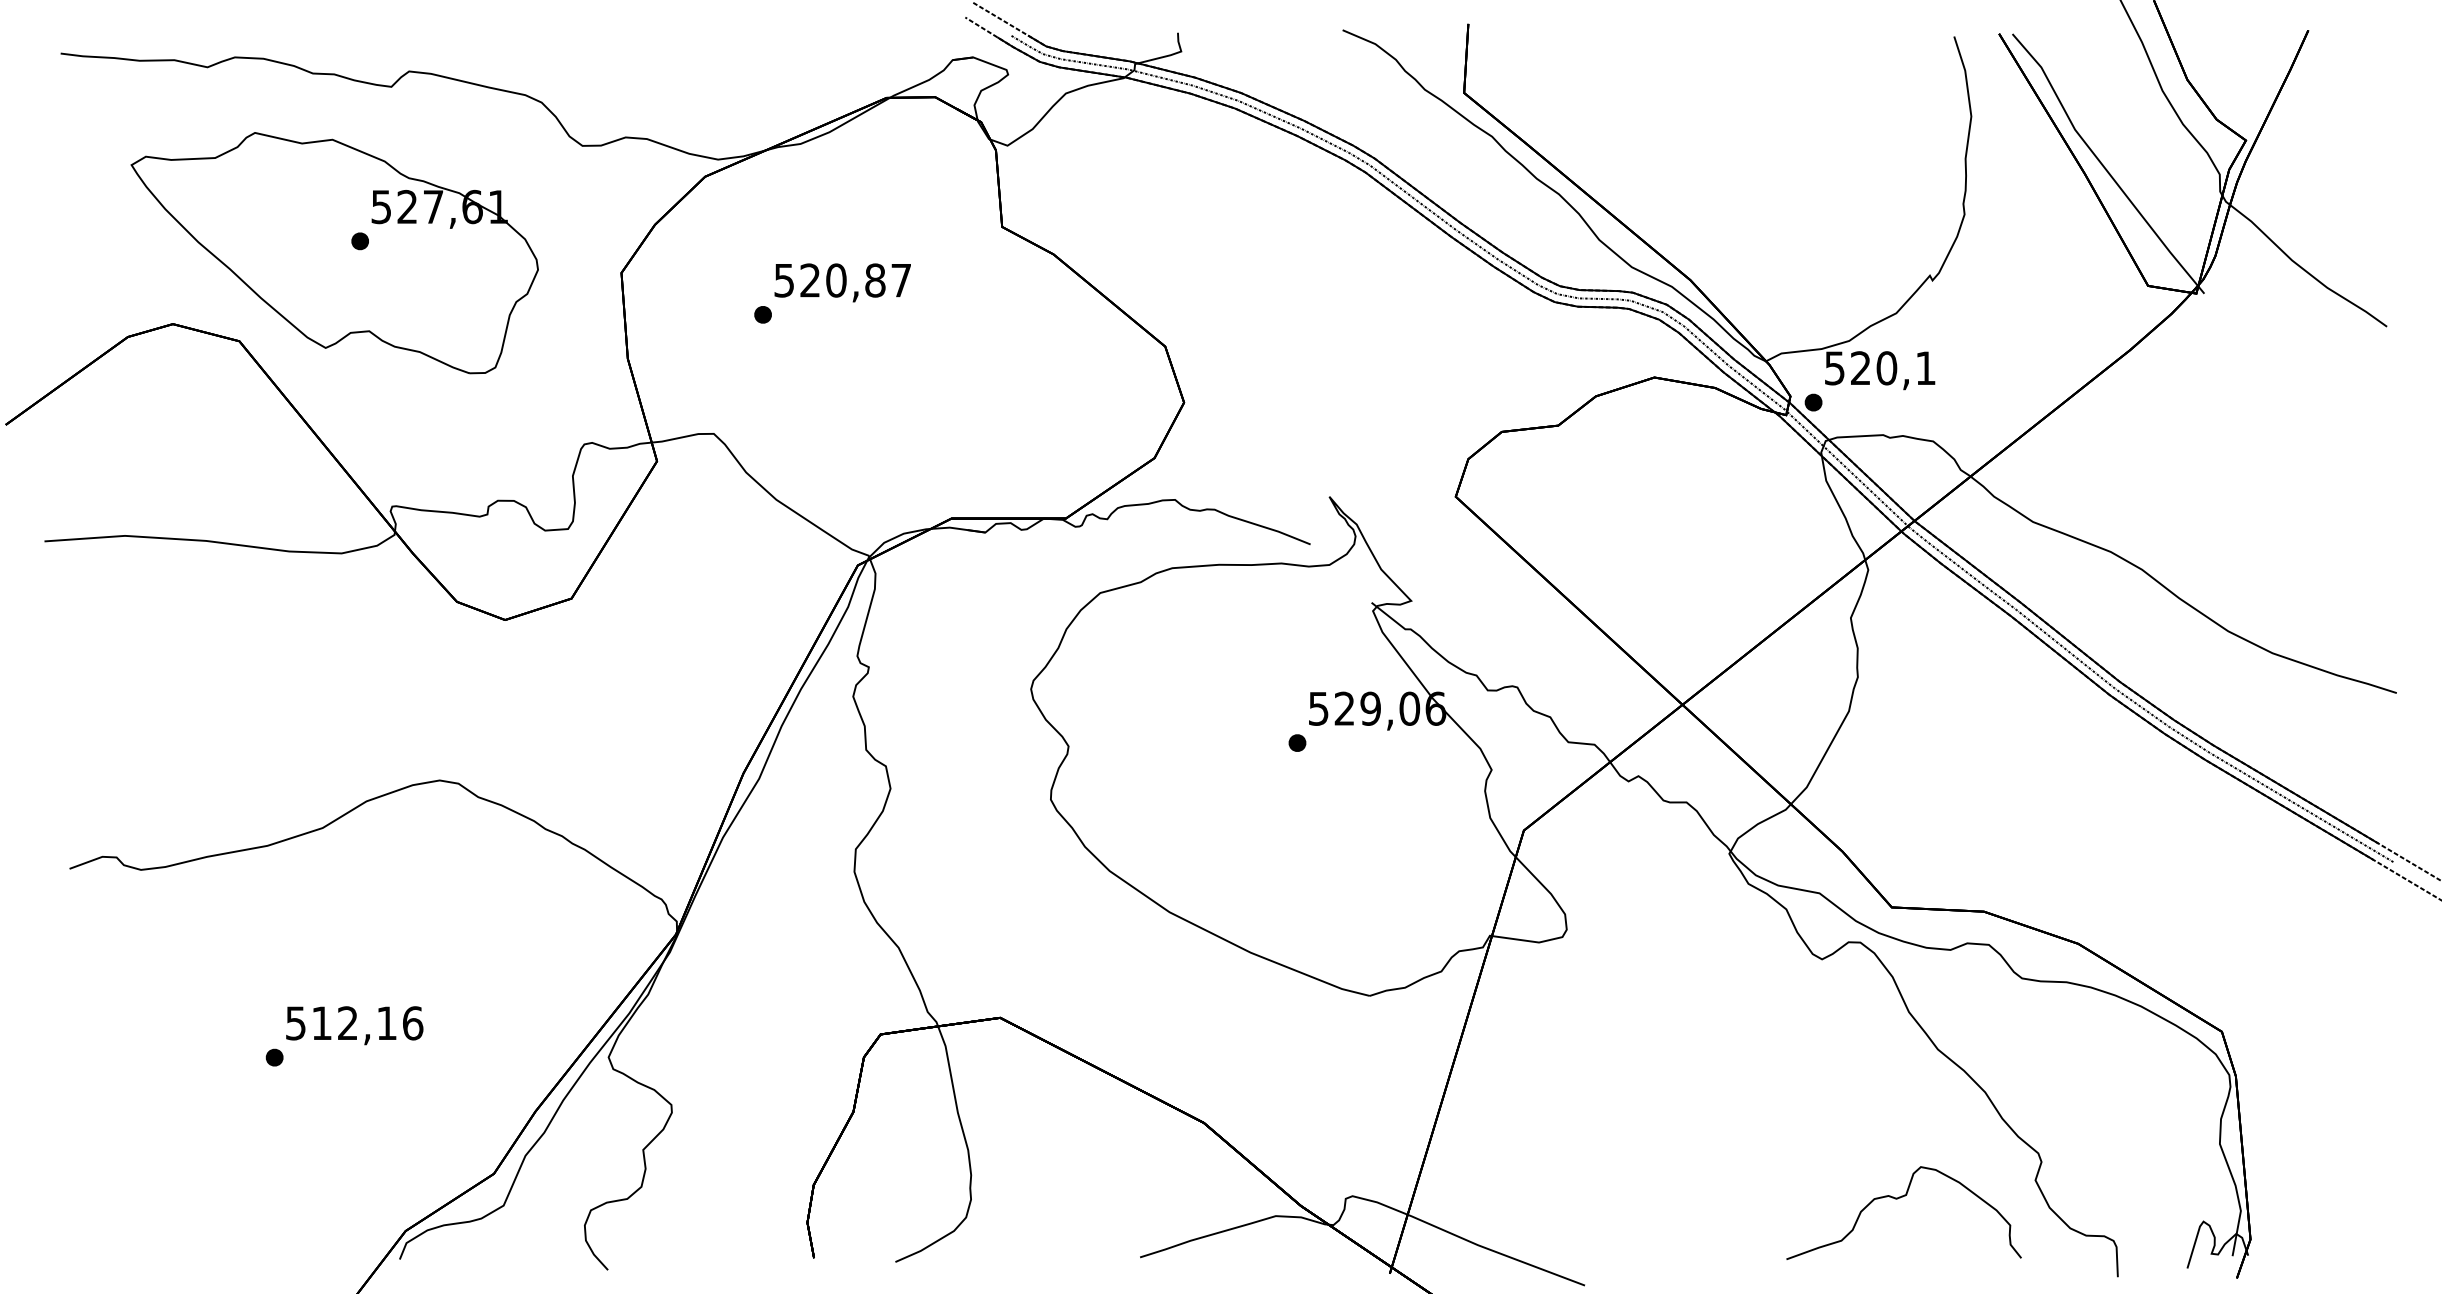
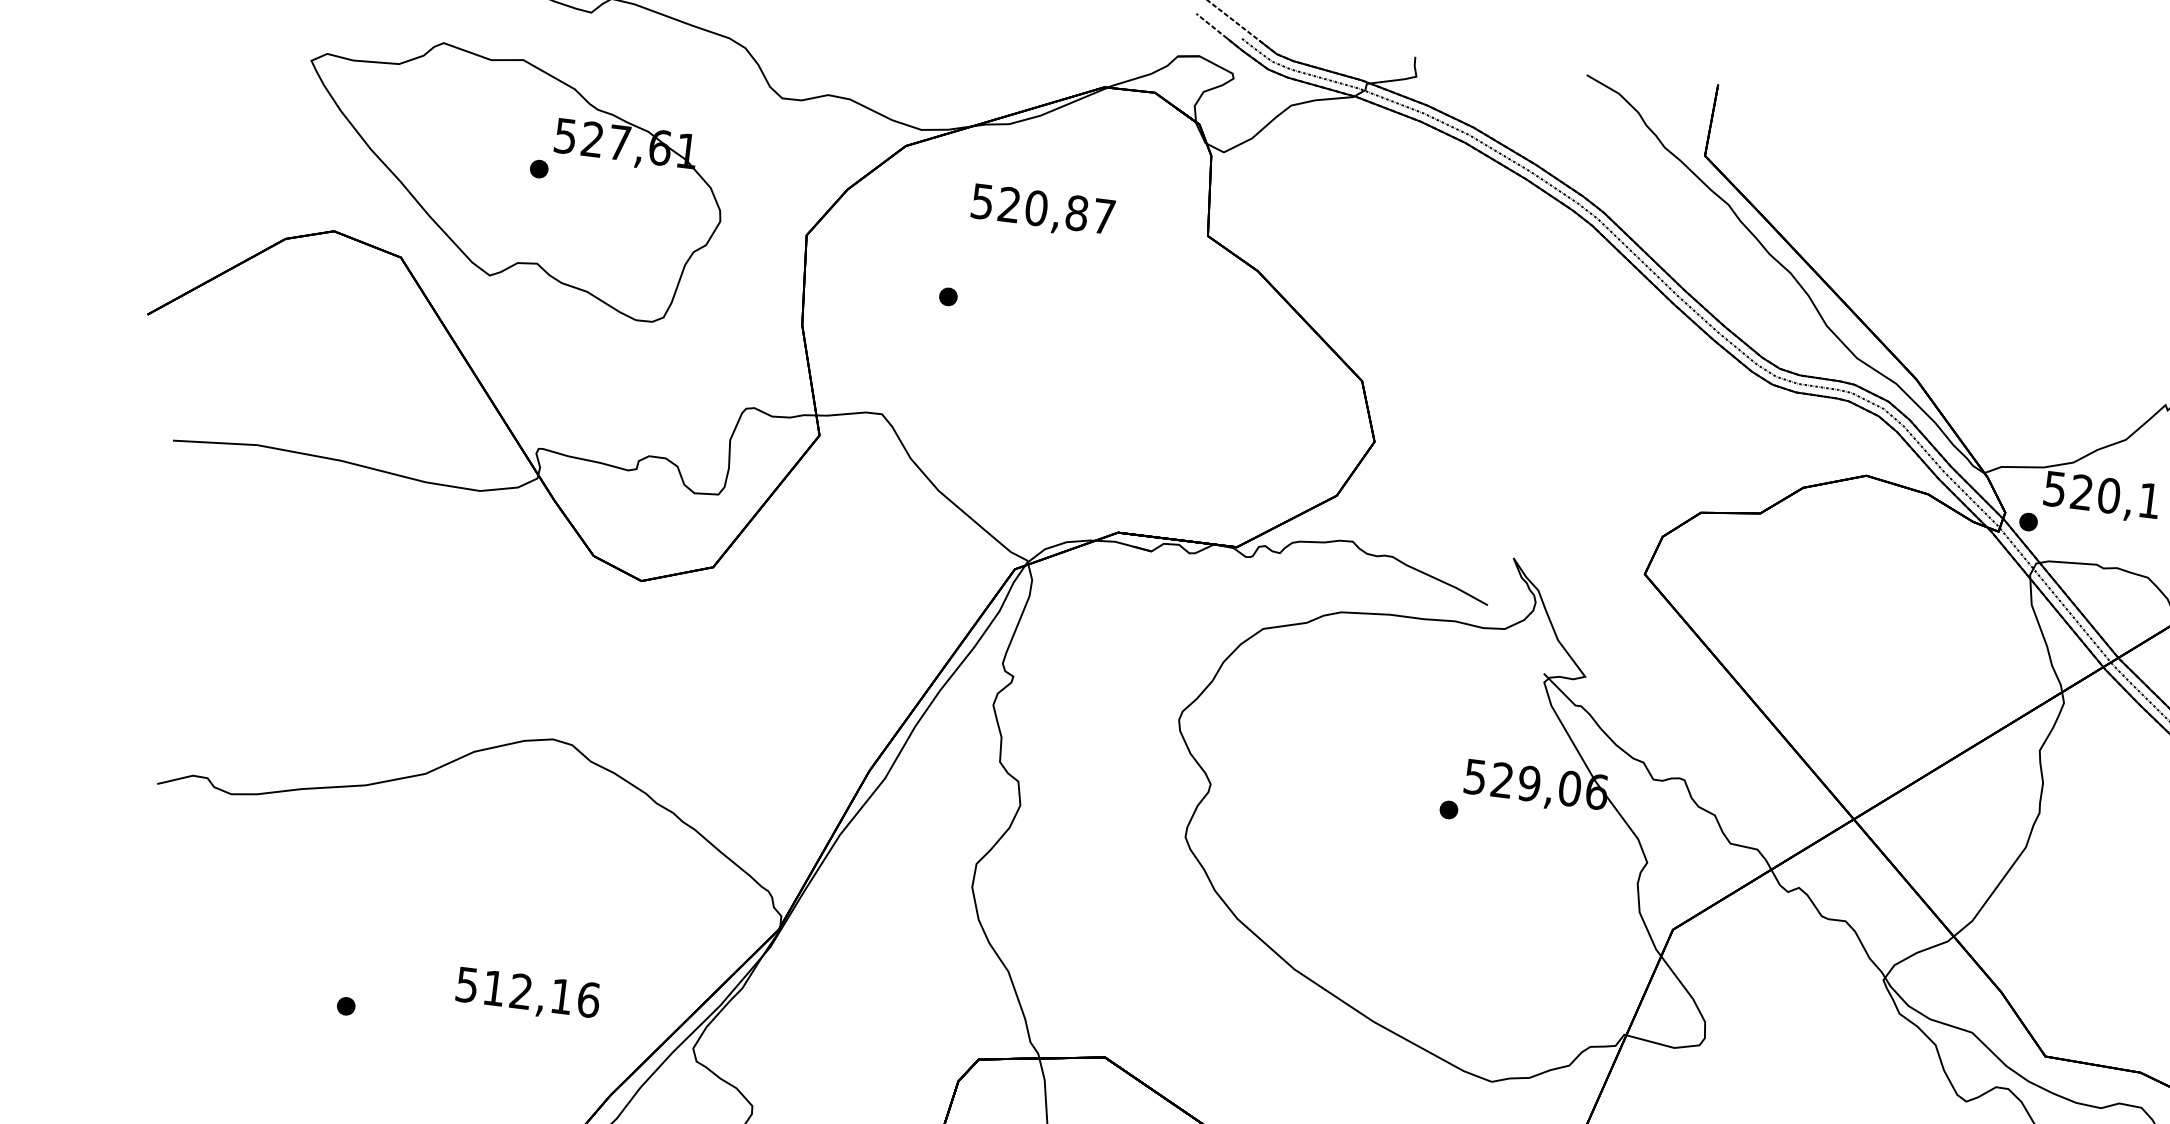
text: (842, 282) -> (1042, 211), moved
text: (354, 1025) -> (527, 994), moved

